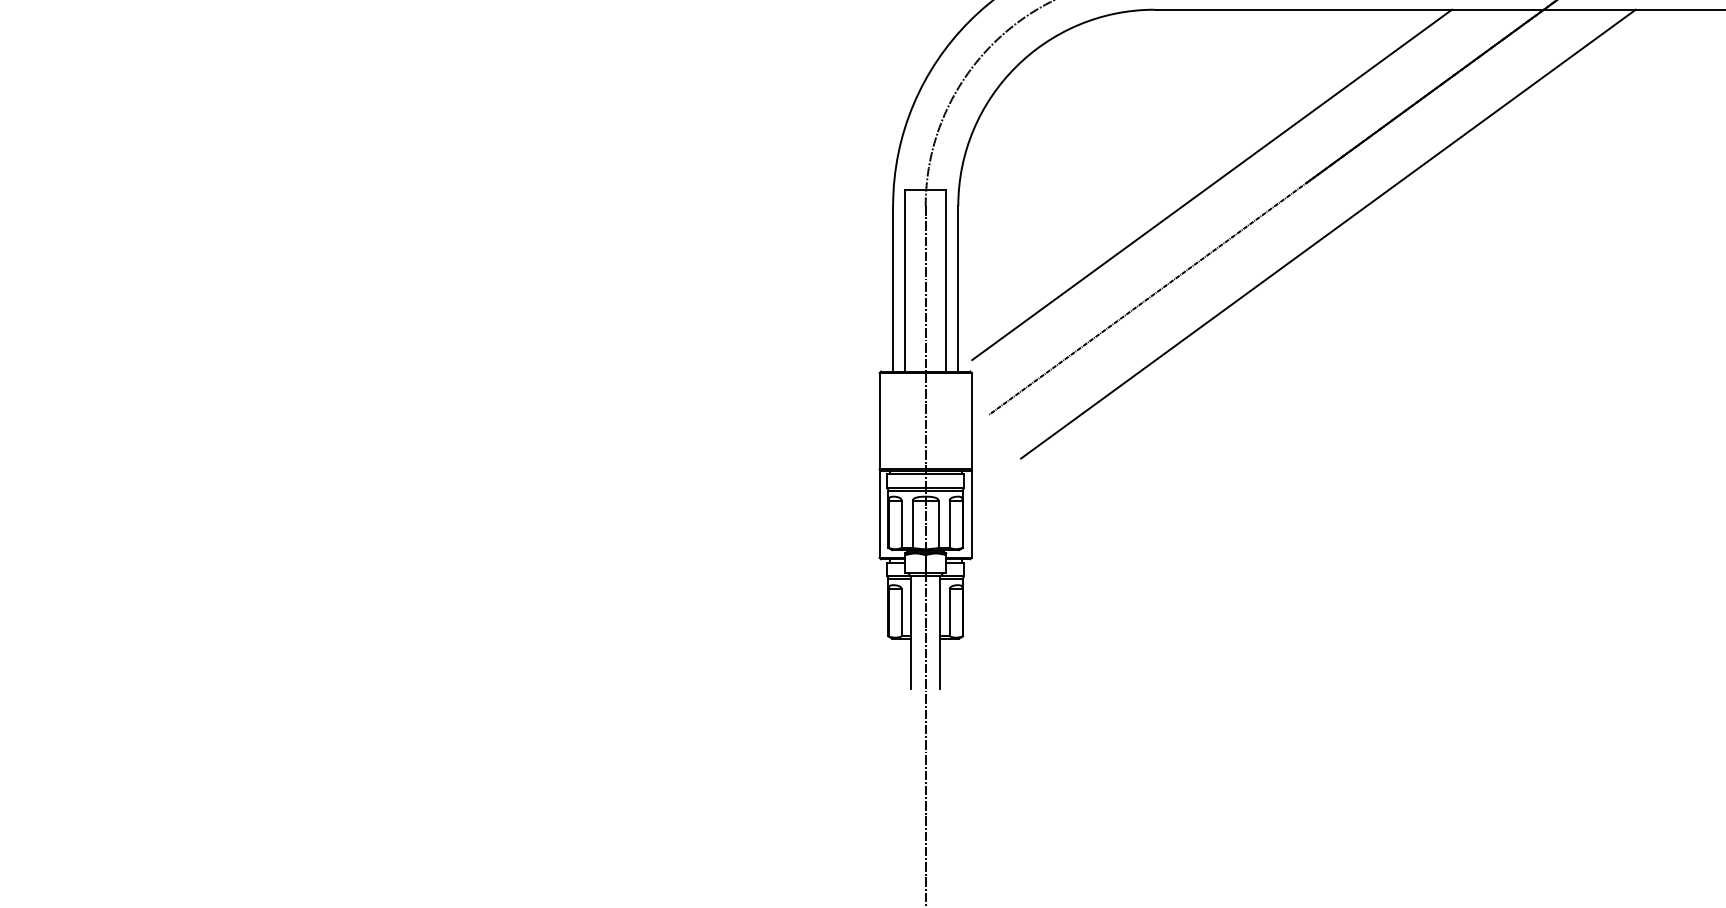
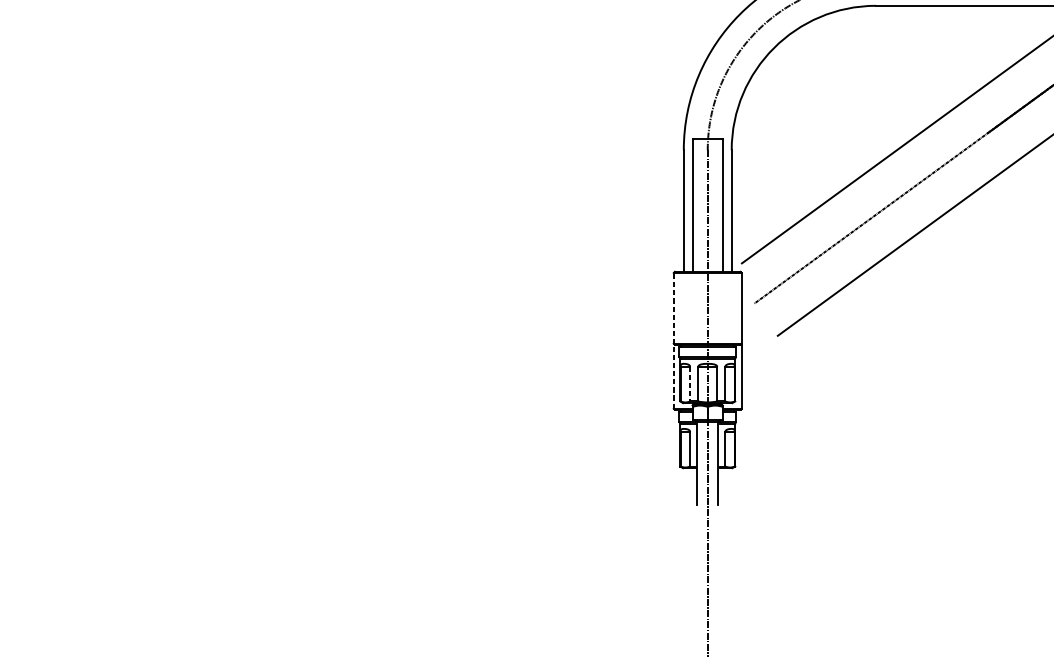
line: (879, 464) -> (673, 340), solid -> dashed
line: (901, 524) -> (689, 384), solid -> dashed

